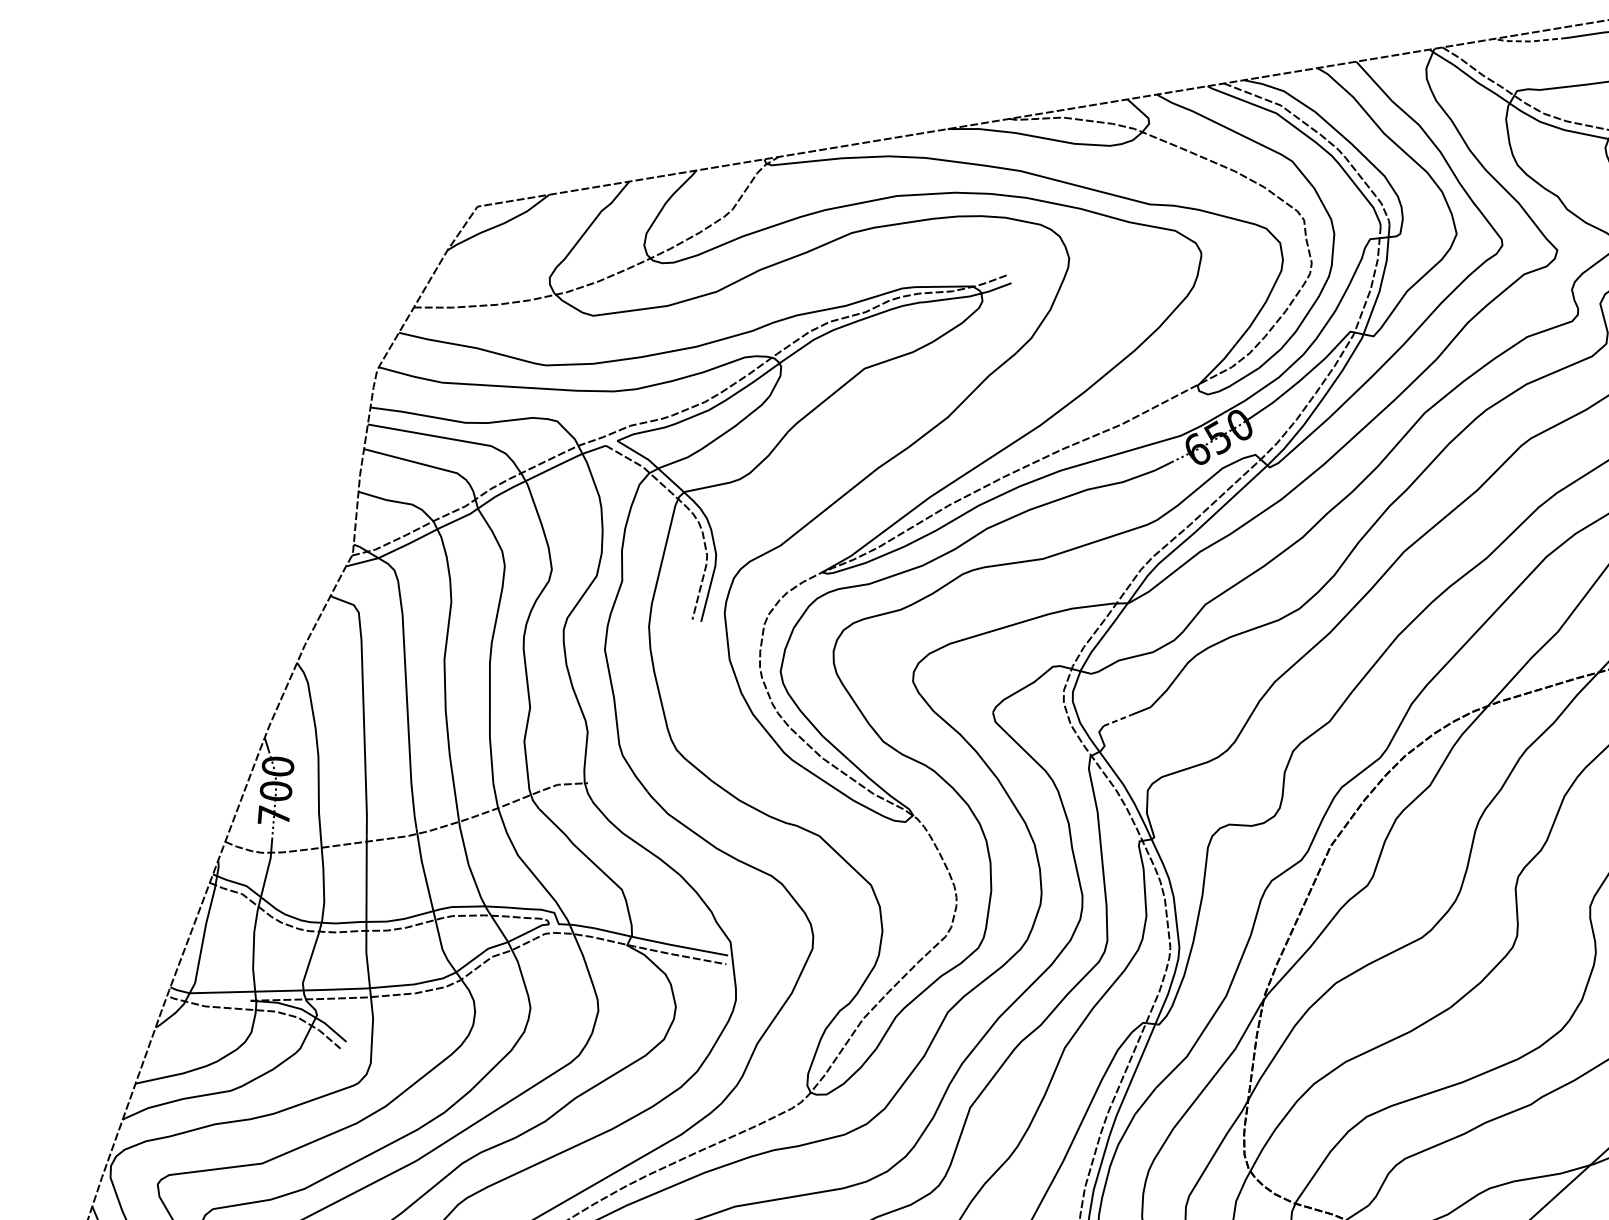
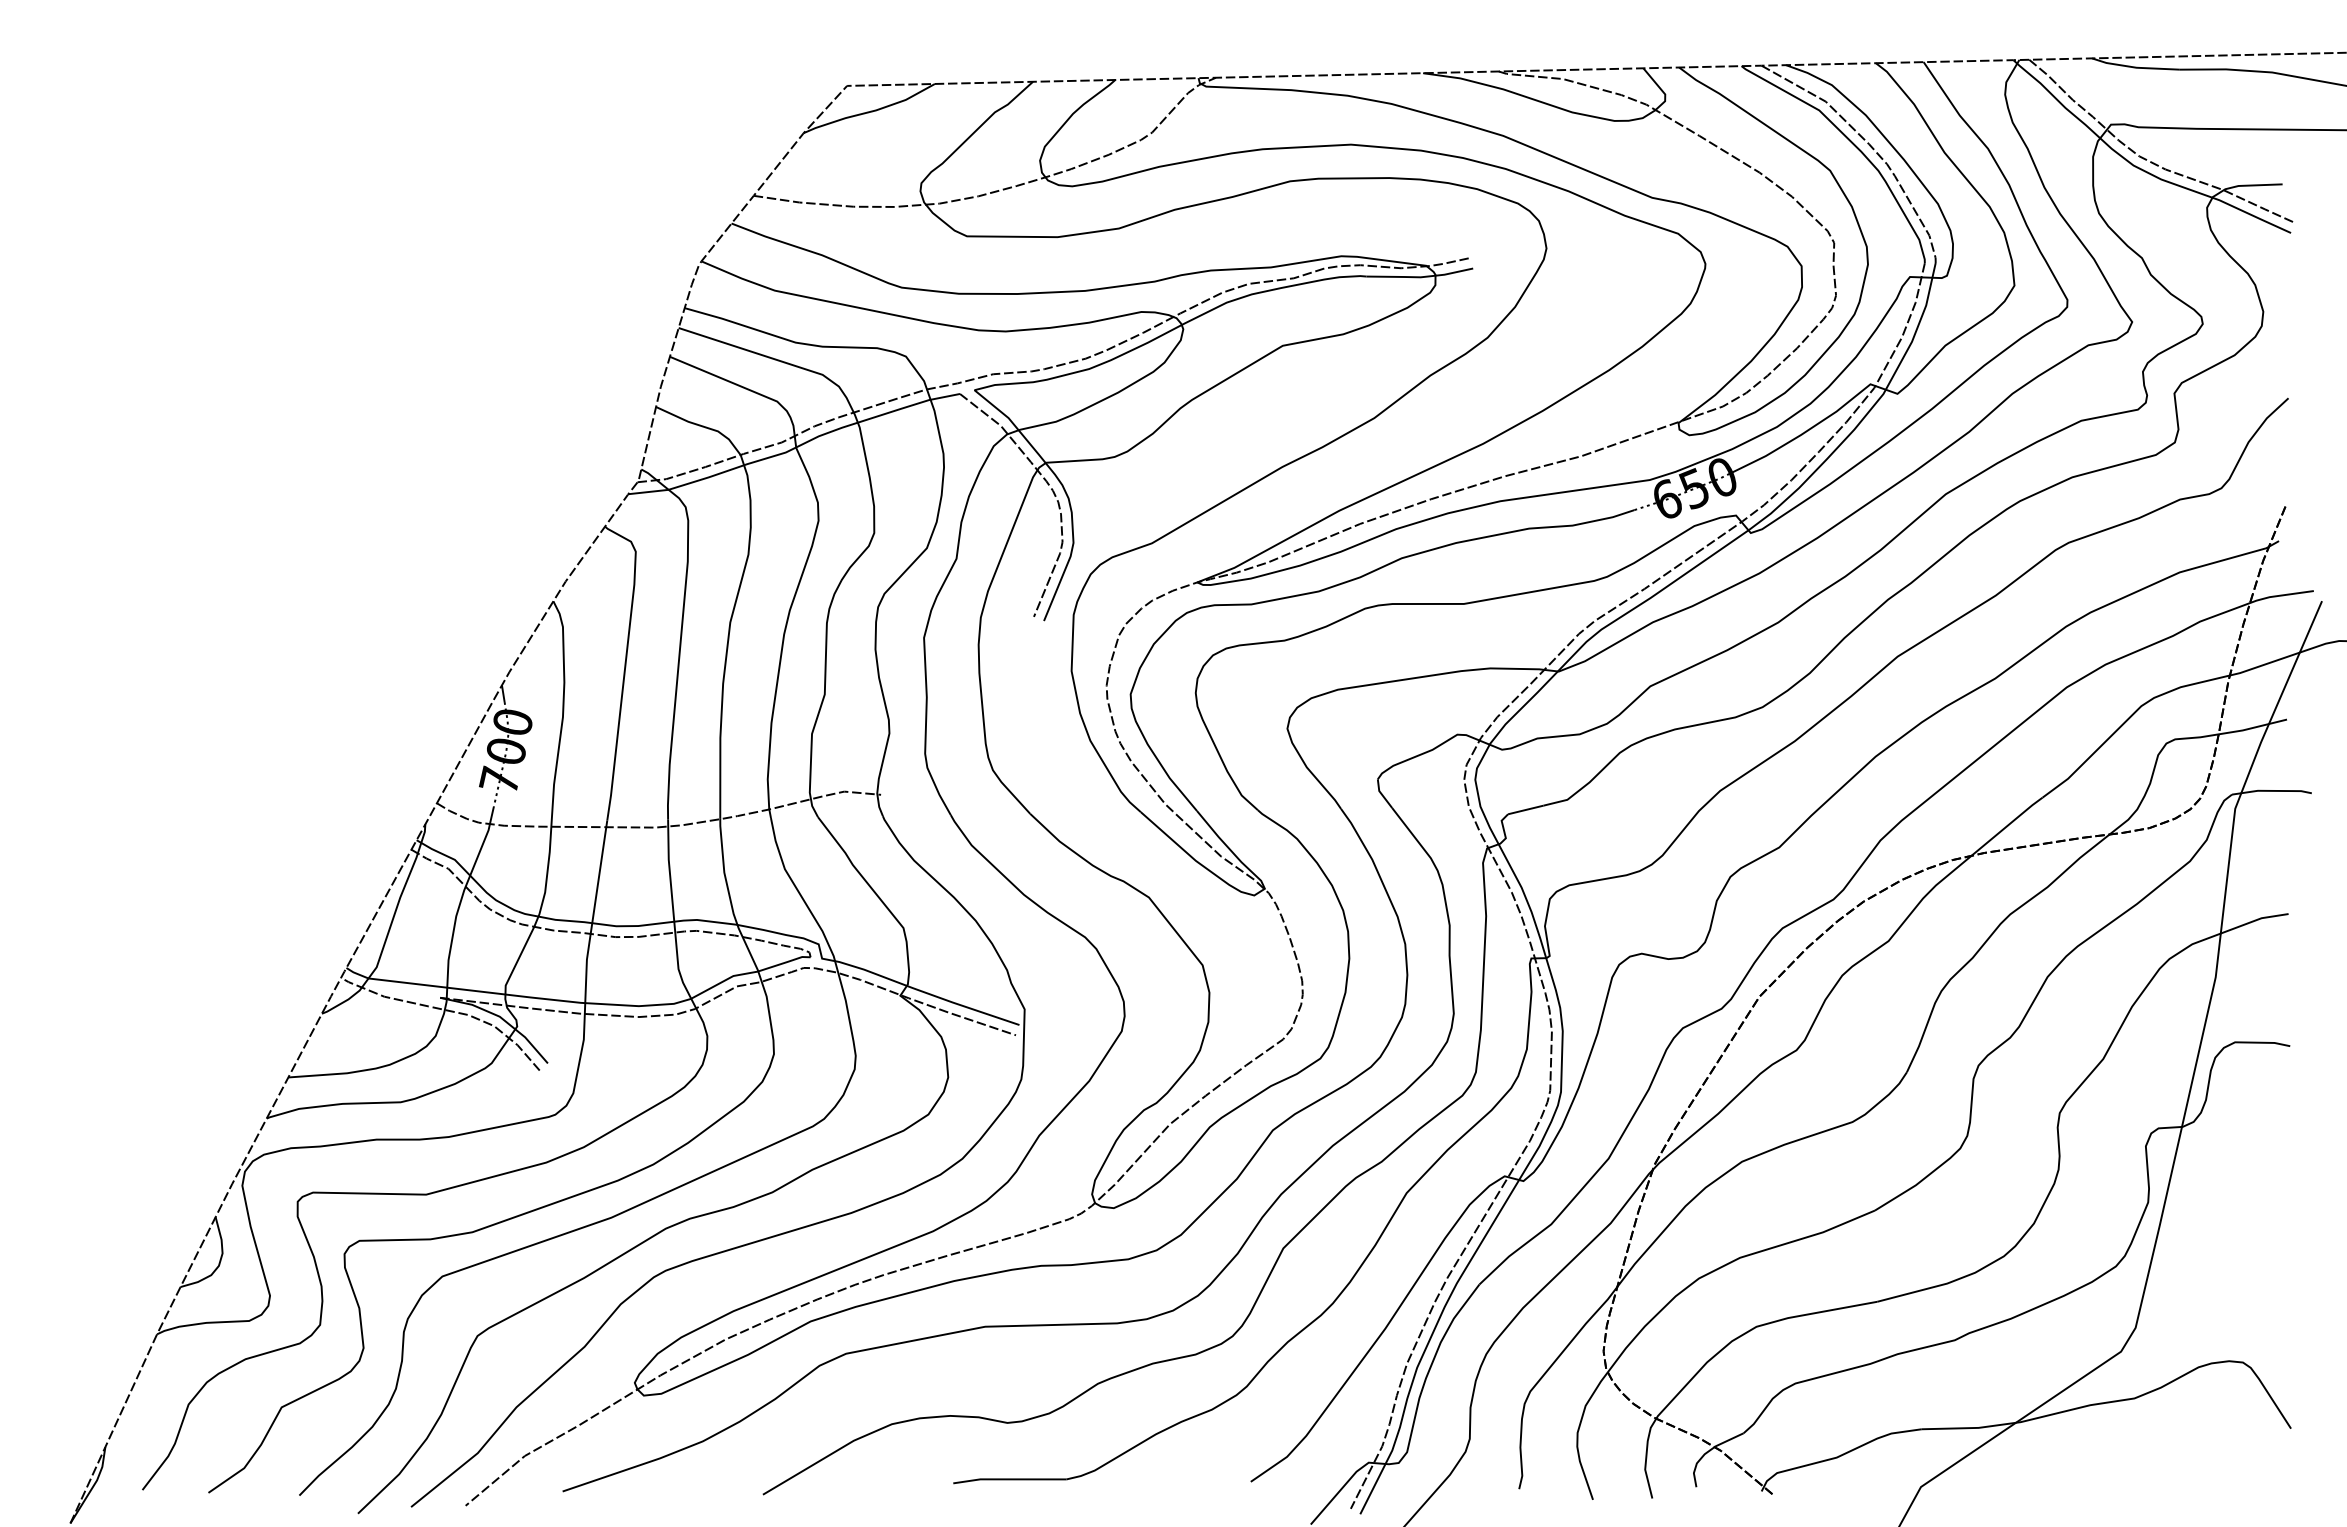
line: (1529, 41) -> (2134, 67), dashed -> solid
line: (1118, 719) -> (1526, 809), dashed -> solid

